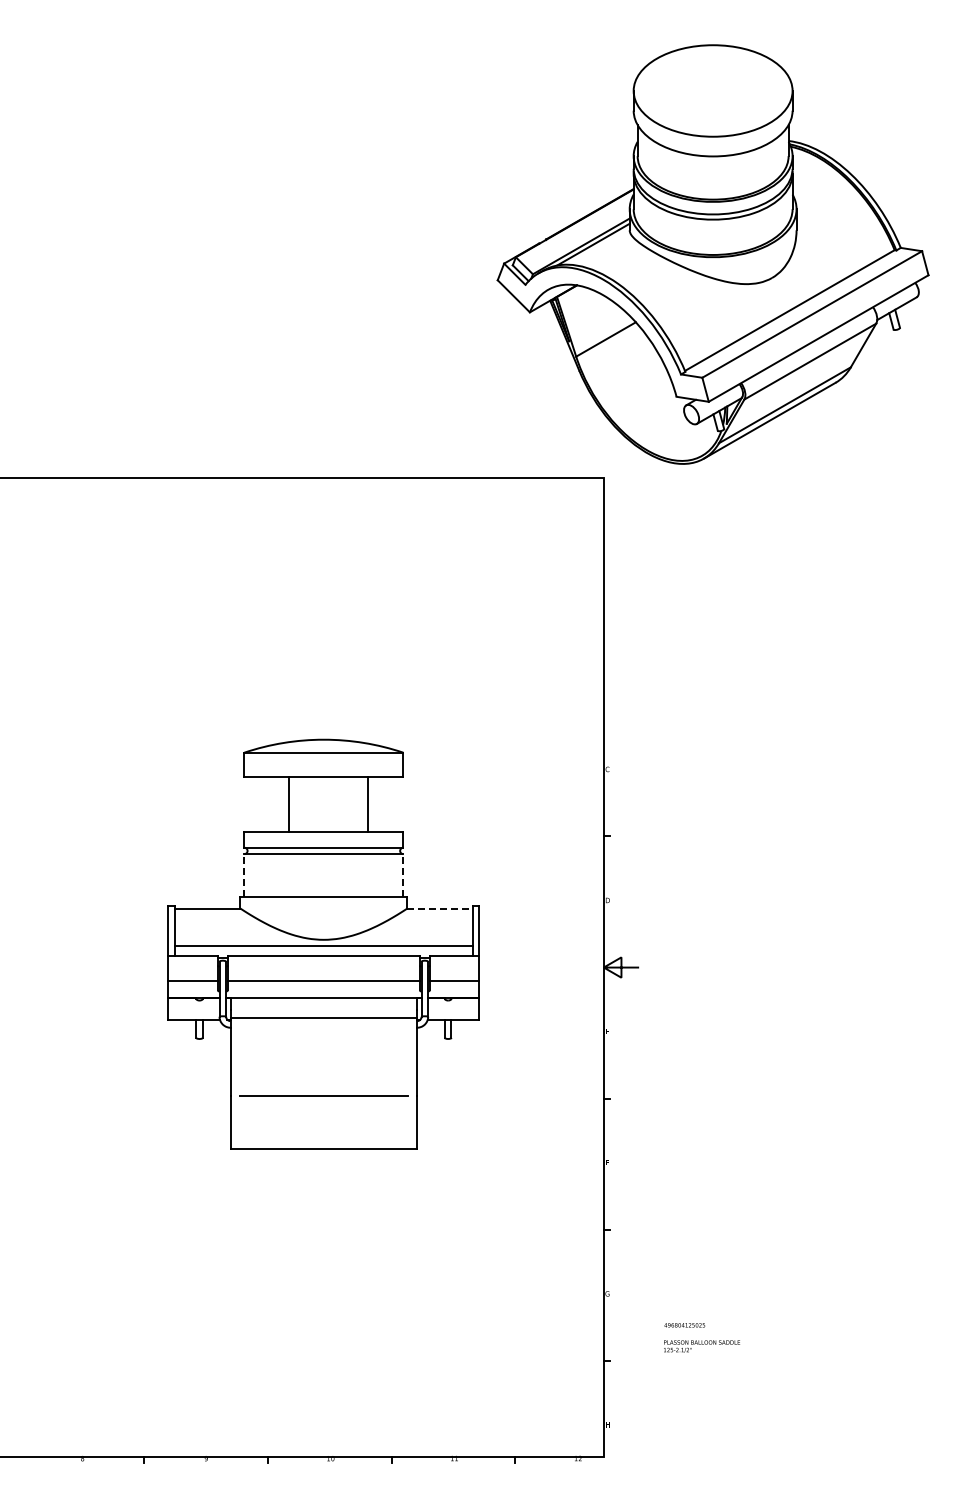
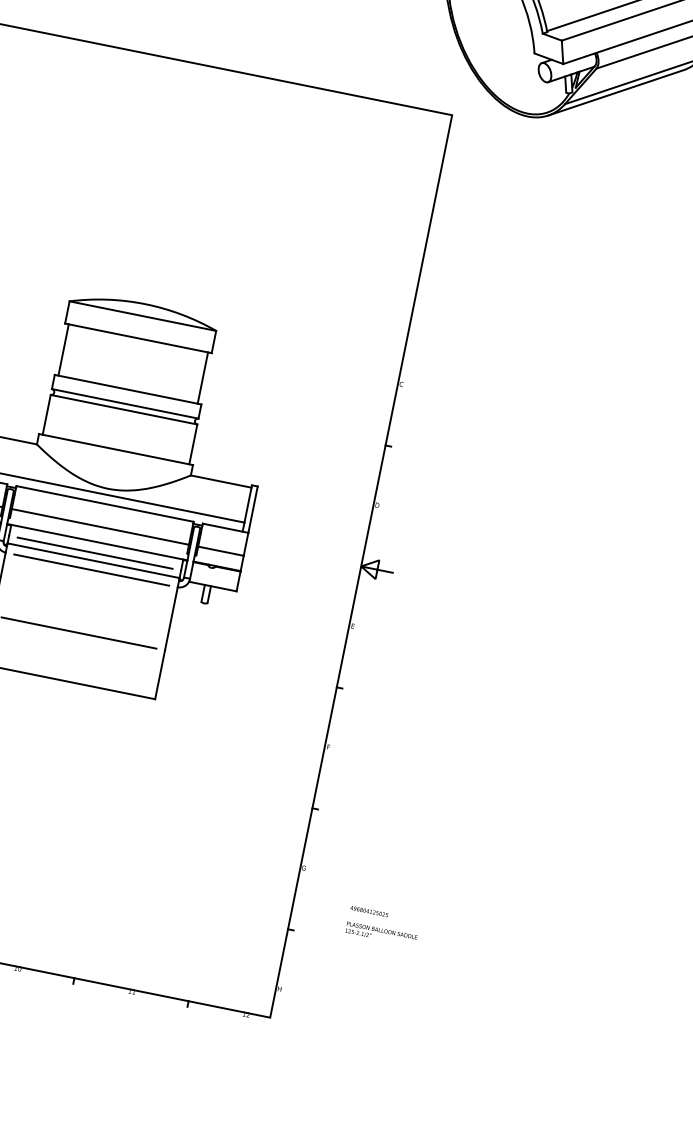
line: (289, 804) -> (63, 349), moved
line: (368, 804) -> (203, 378), moved
line: (244, 875) -> (46, 414), dashed -> solid
line: (403, 875) -> (193, 444), dashed -> solid
line: (440, 908) -> (221, 481), dashed -> solid
line: (323, 1009) -> (94, 552), added
line: (323, 1027) -> (91, 569), added

